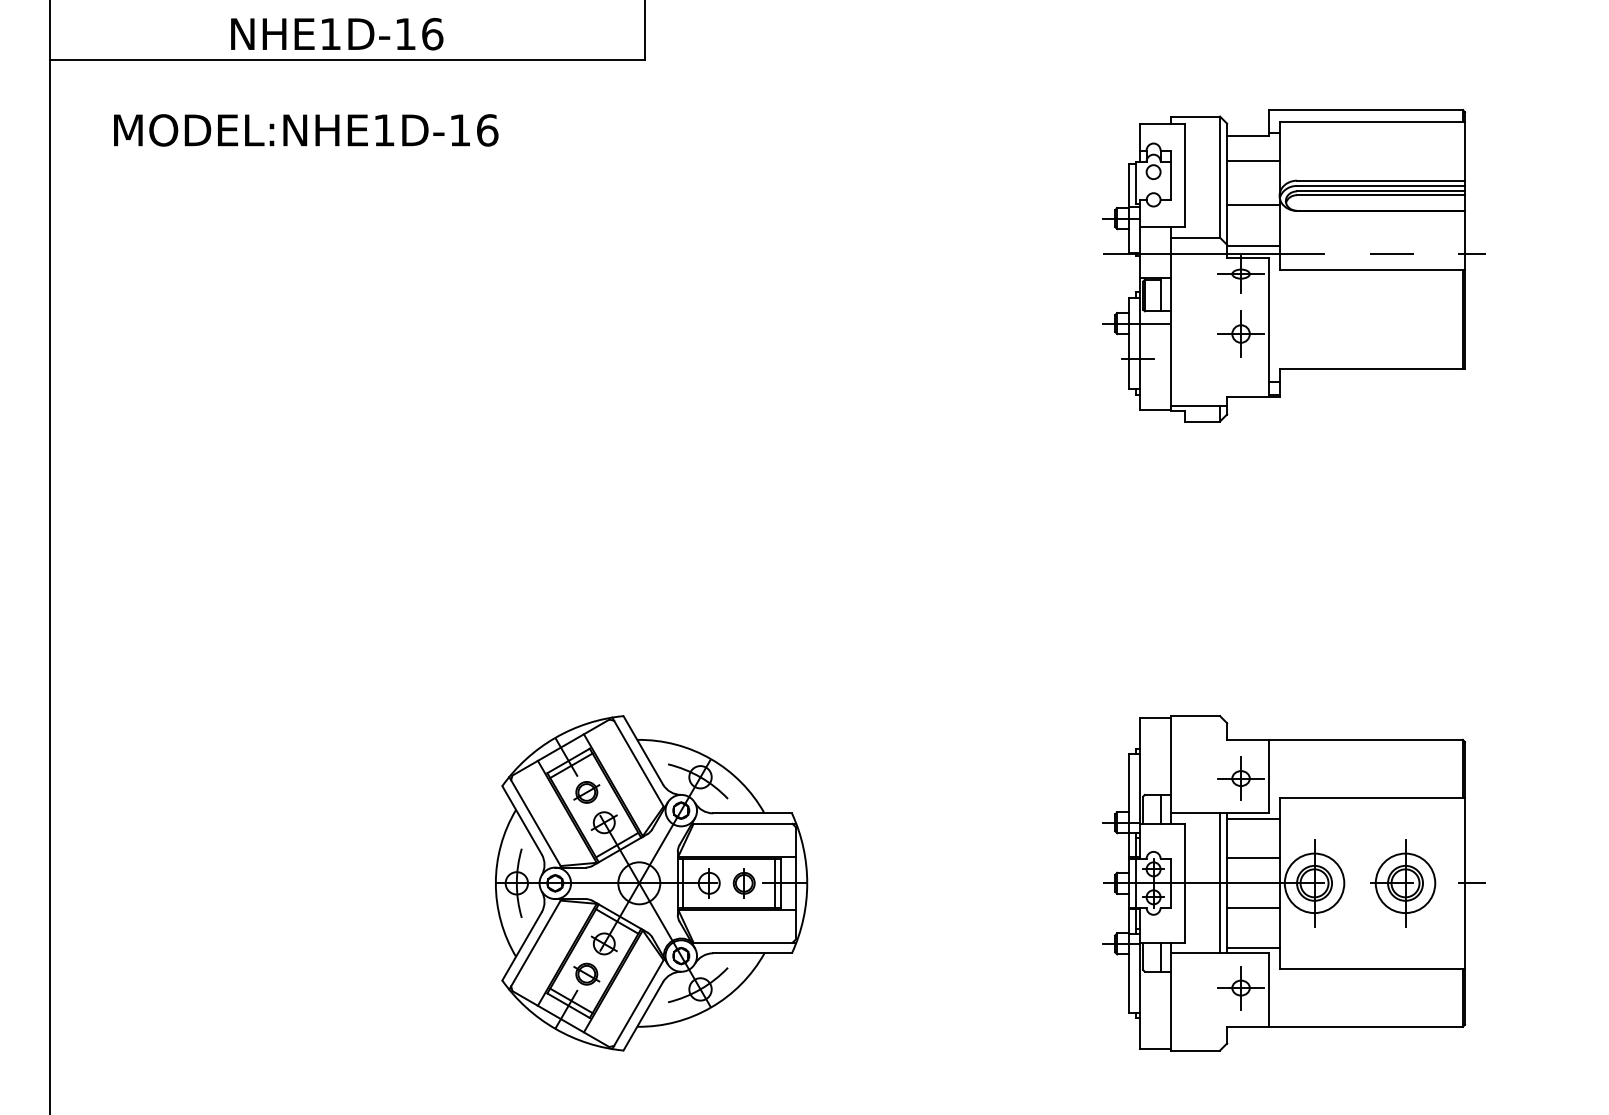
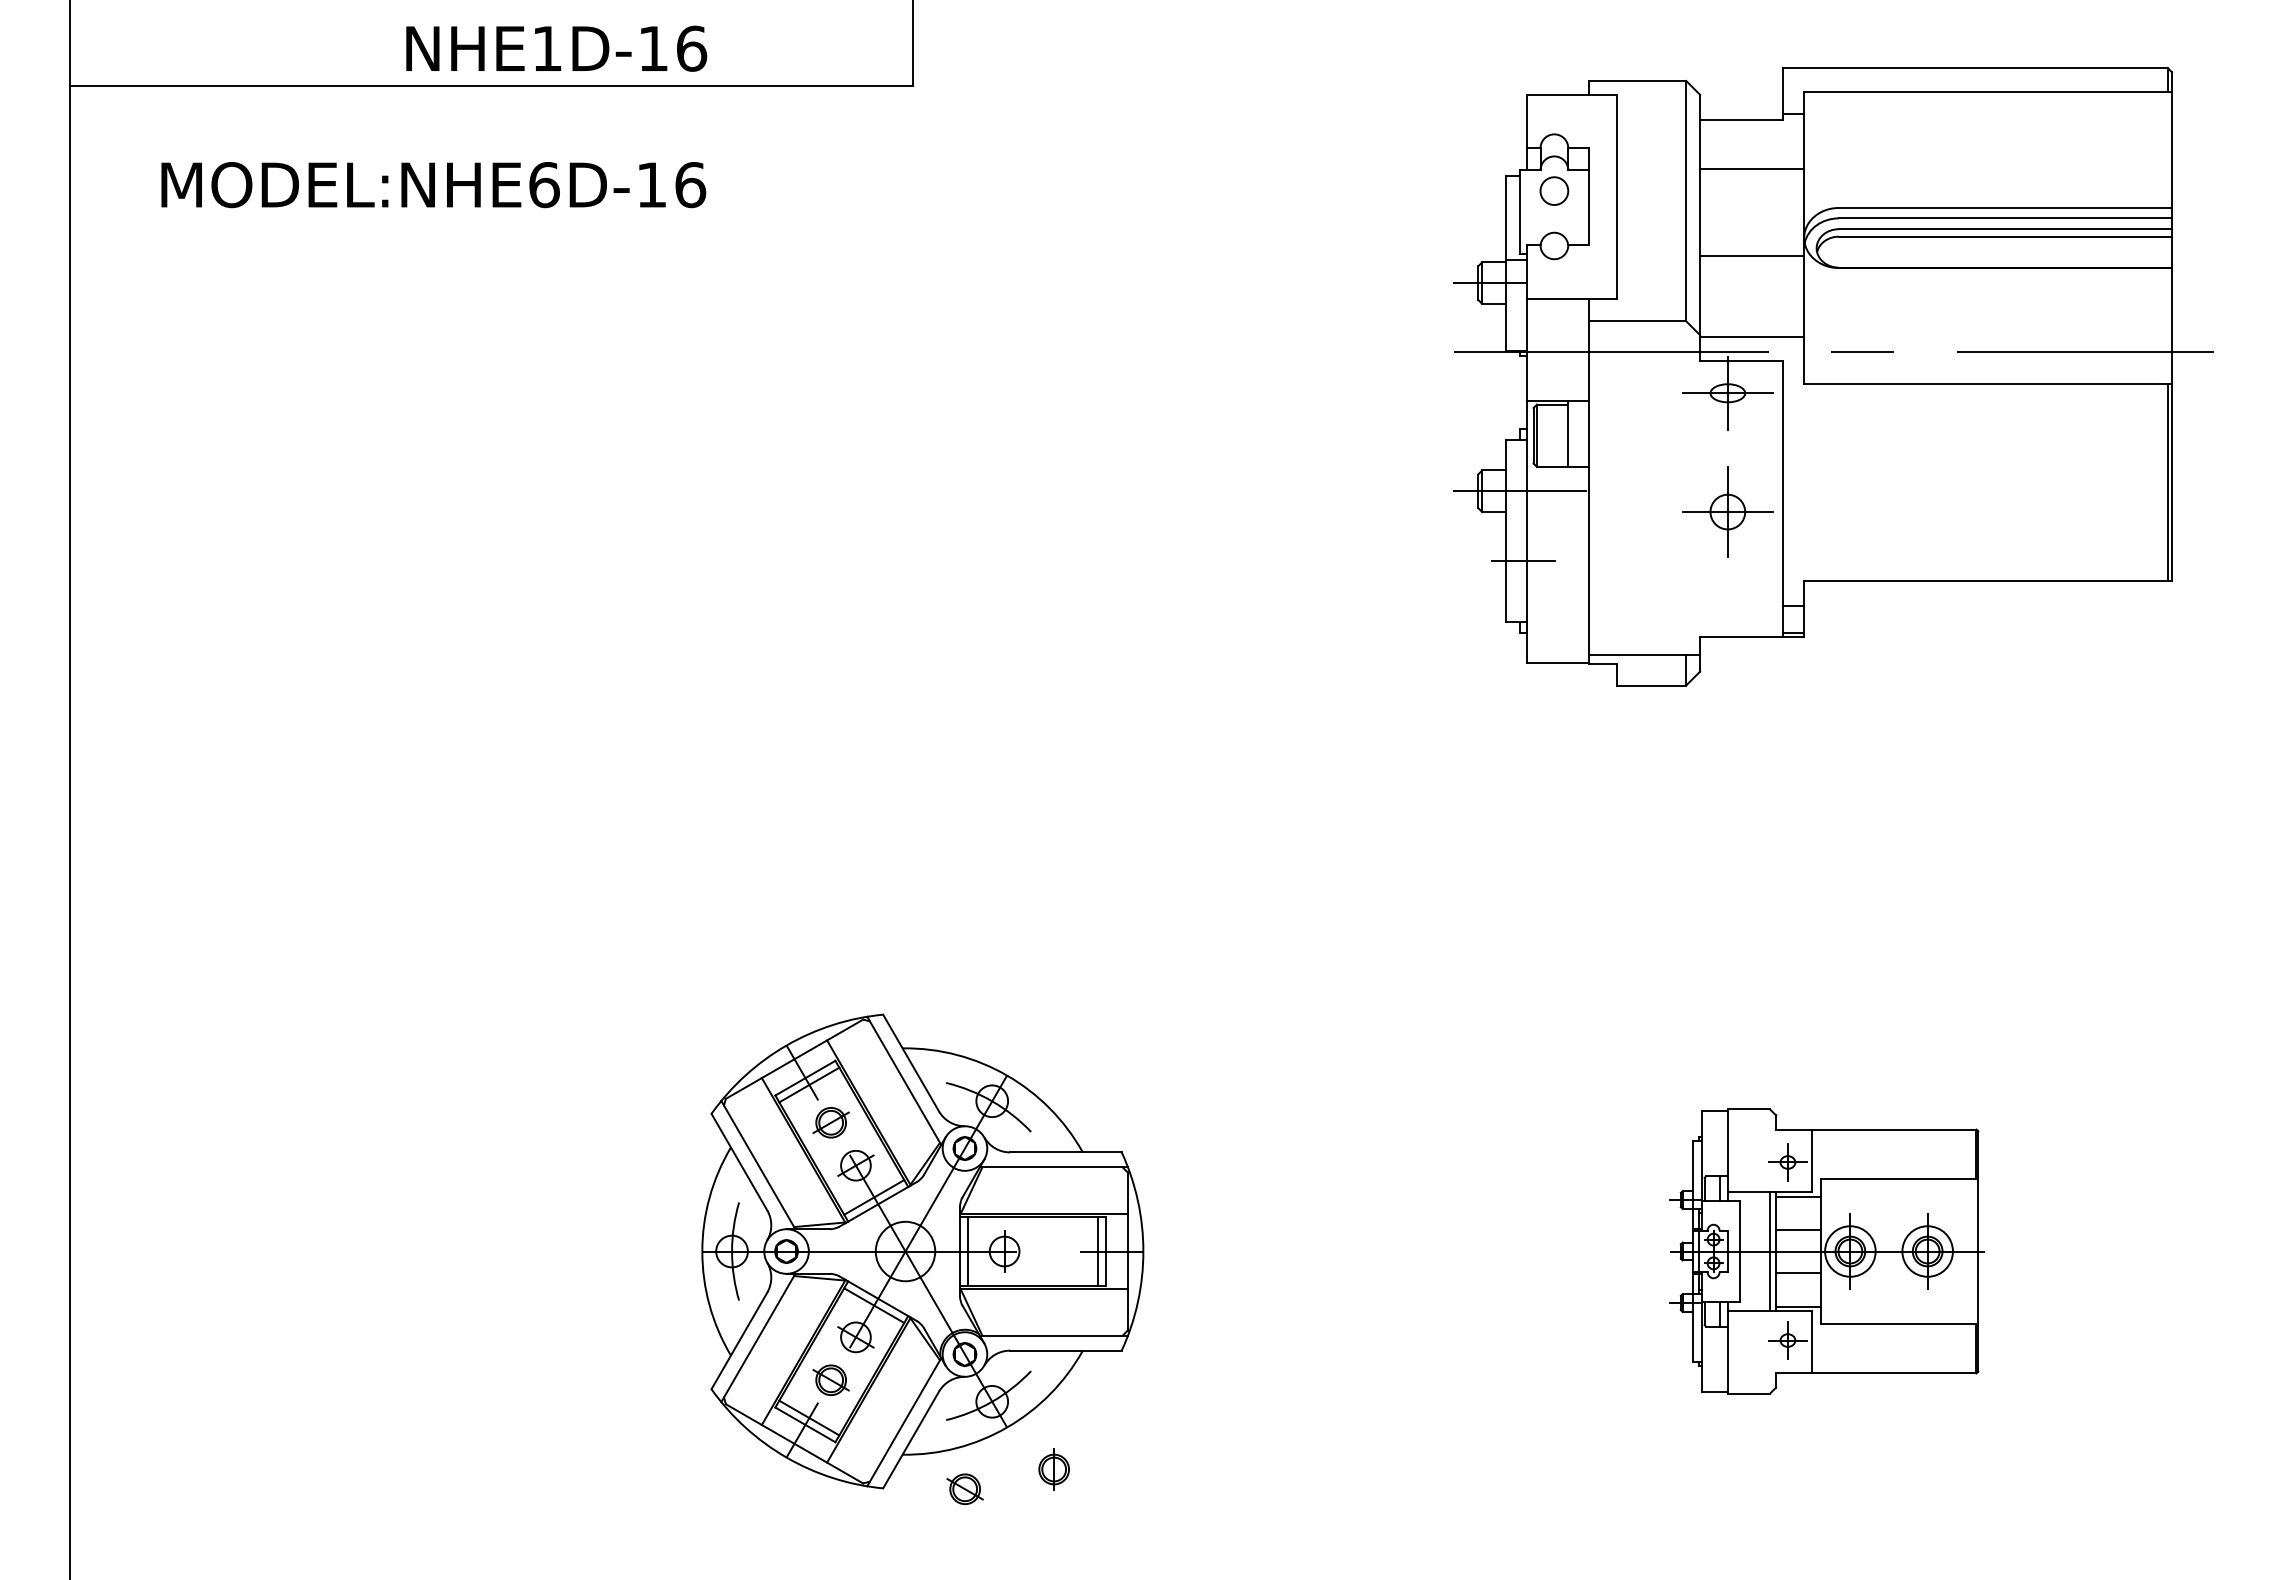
text: (337, 34) -> (556, 48), moved
text: (384, 130) -> (544, 185), MODEL:NHE1D-16 -> MODEL:NHE6D-16
part: (1293, 265) -> (1832, 376), size x1.4
part: (743, 883) -> (1053, 1469), moved
part: (1293, 883) -> (1832, 1251), size x0.6
part: (680, 1050) -> (964, 1488), added

